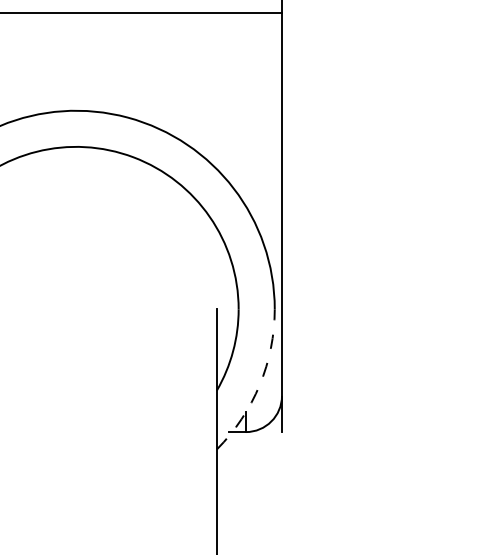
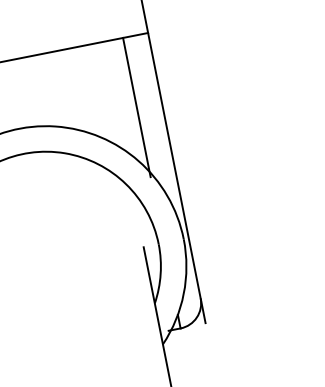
line: (245, 113) -> (136, 107), added
arc: (259, 385) -> (183, 294), dashed -> solid

